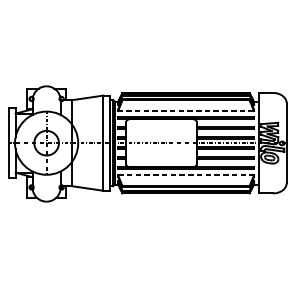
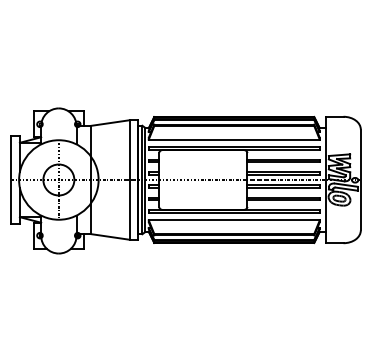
line: (185, 111) -> (233, 139), dashed -> solid
line: (186, 175) -> (234, 220), dashed -> solid

